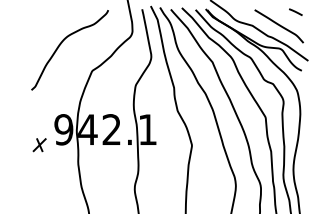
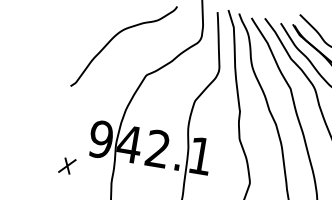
part: (39, 145) -> (67, 166), moved

